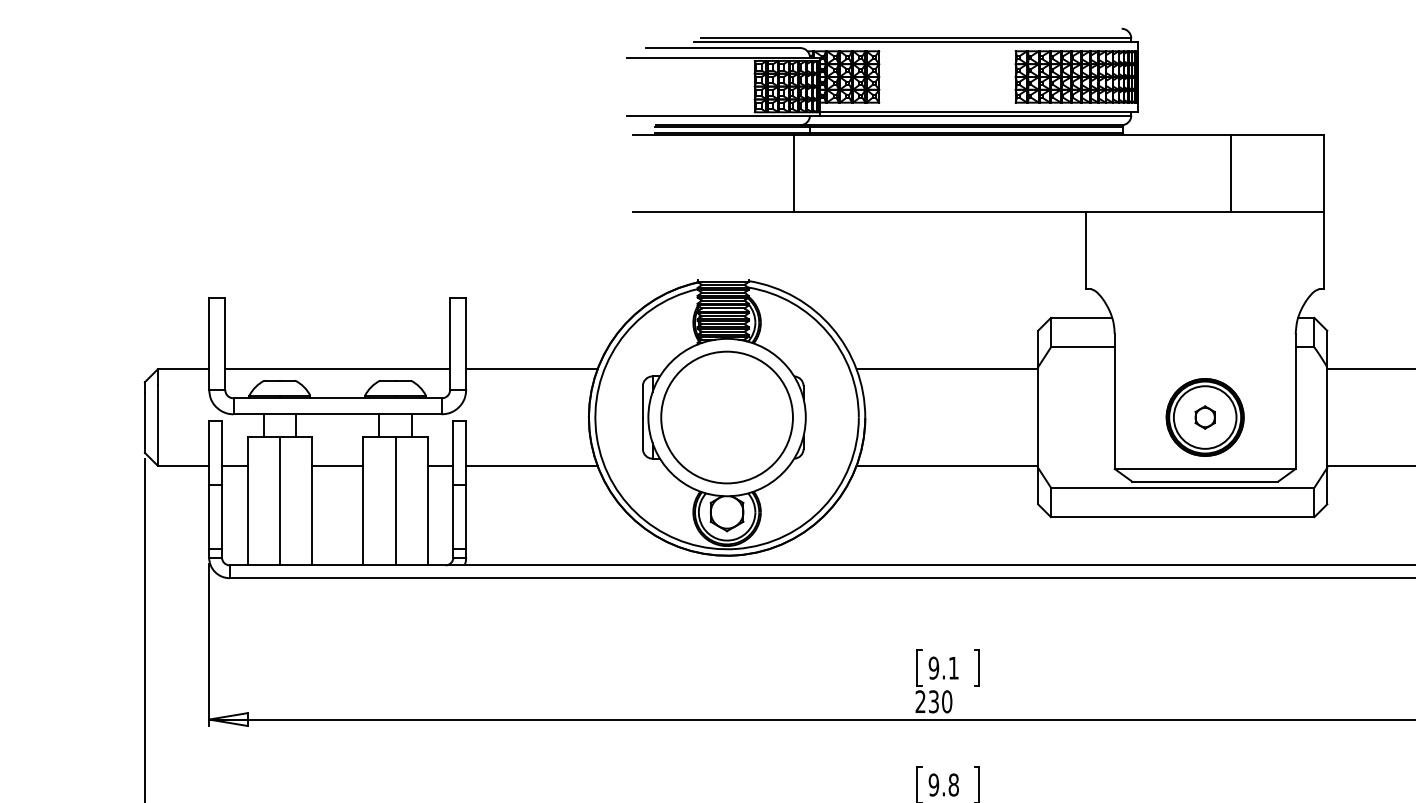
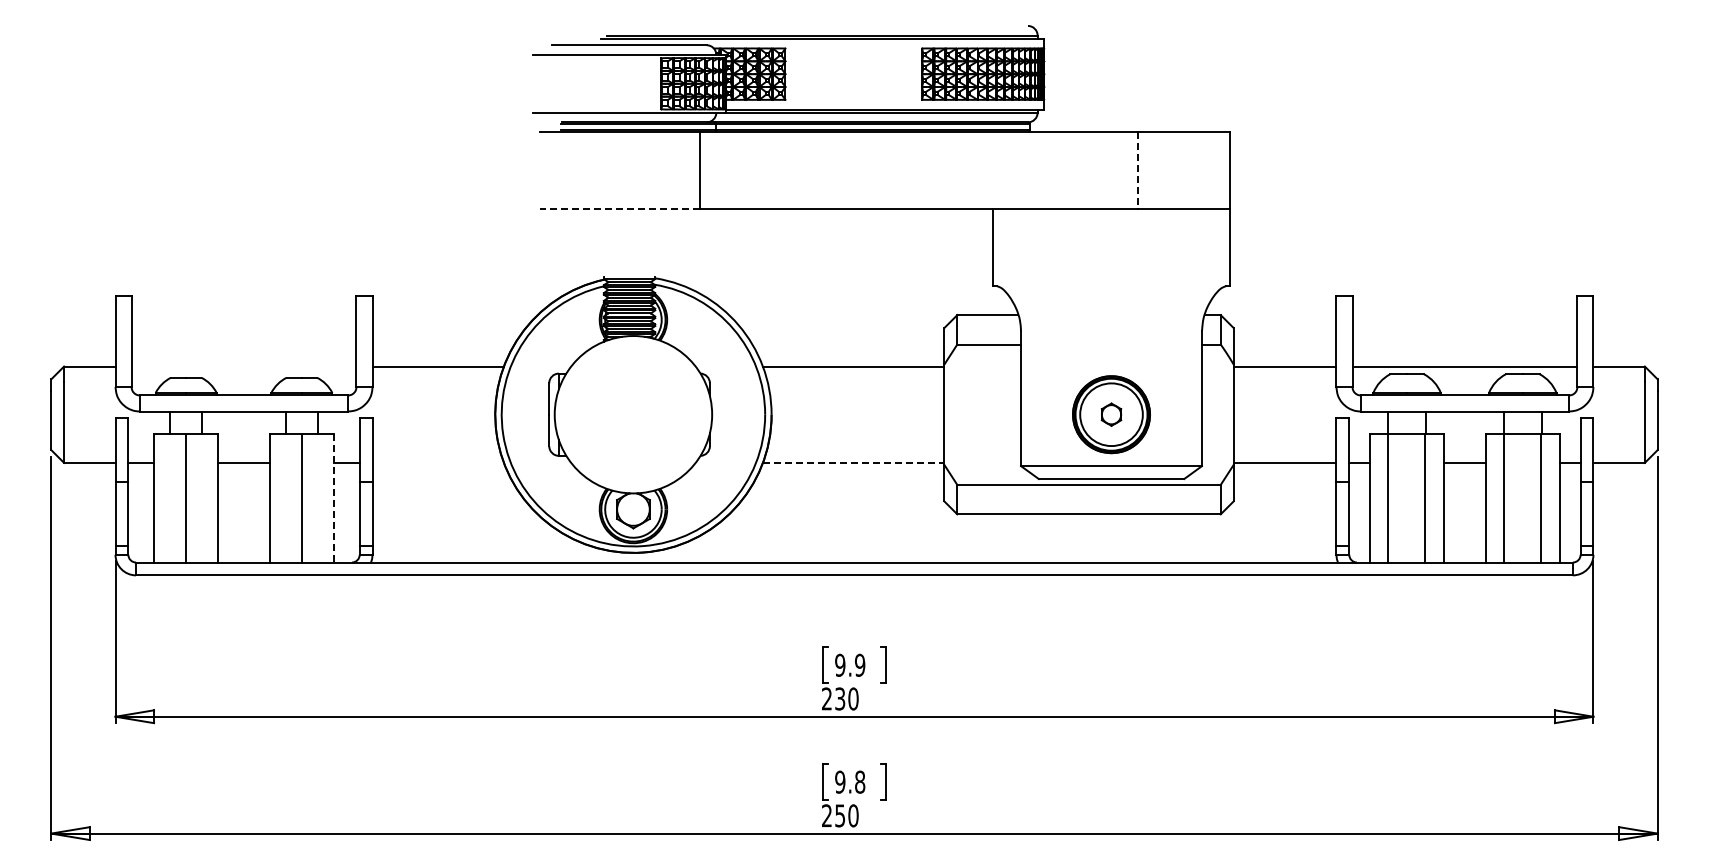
line: (1231, 173) -> (1137, 170), solid -> dashed
line: (713, 212) -> (619, 209), solid -> dashed
line: (337, 369) -> (243, 366), removed
circle: (727, 417) -> (633, 414), removed
line: (531, 465) -> (437, 462), removed
line: (947, 465) -> (853, 462), solid -> dashed
line: (428, 501) -> (334, 498), solid -> dashed
text: (954, 667) -> (860, 664), 9.1 -> 9.9

